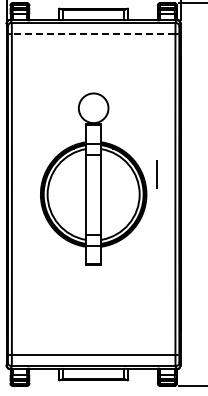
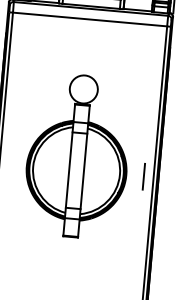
line: (93, 34) -> (89, 19), dashed -> solid
line: (156, 174) -> (143, 176), moved

